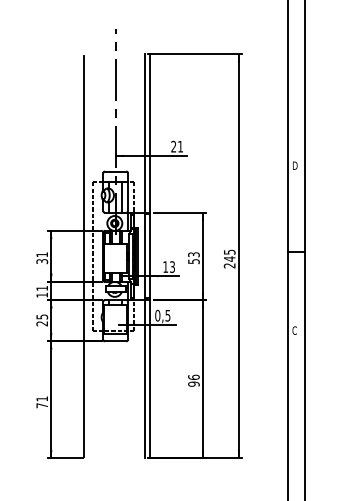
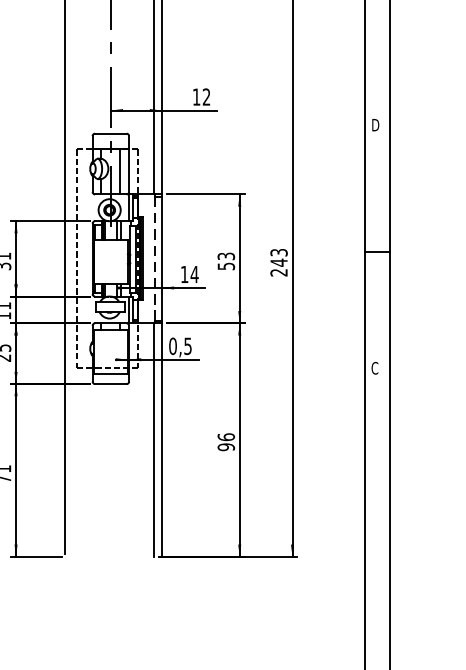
text: (176, 146) -> (200, 96), 21 -> 12
text: (228, 251) -> (277, 251), 245 -> 243
line: (145, 256) -> (154, 258), solid -> dashed
text: (172, 266) -> (194, 273), 13 -> 14

